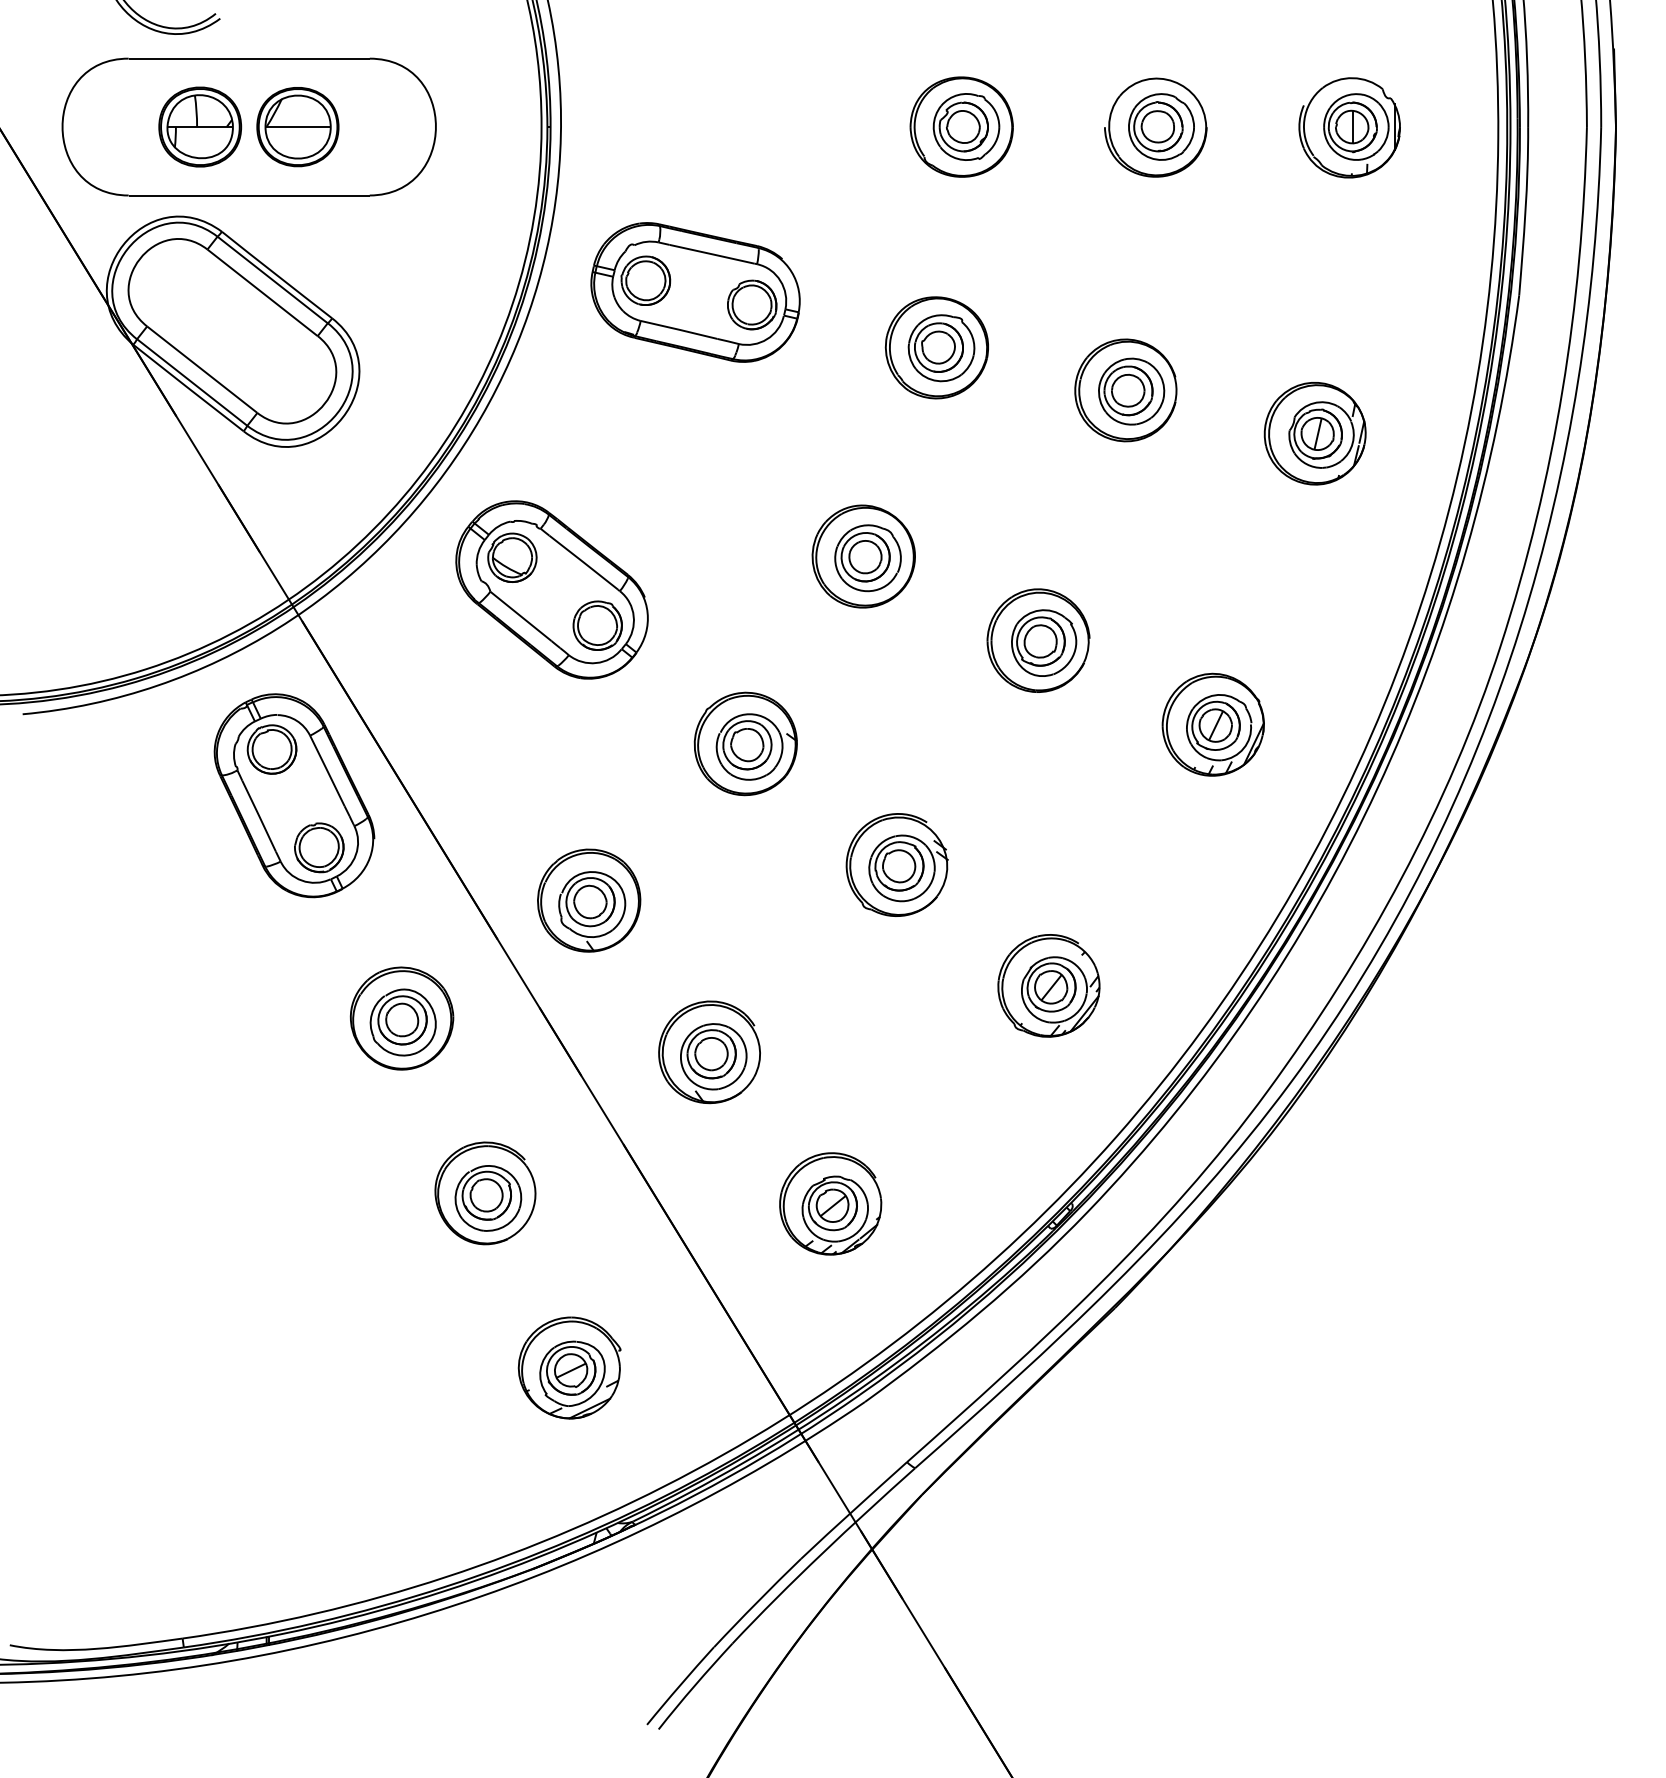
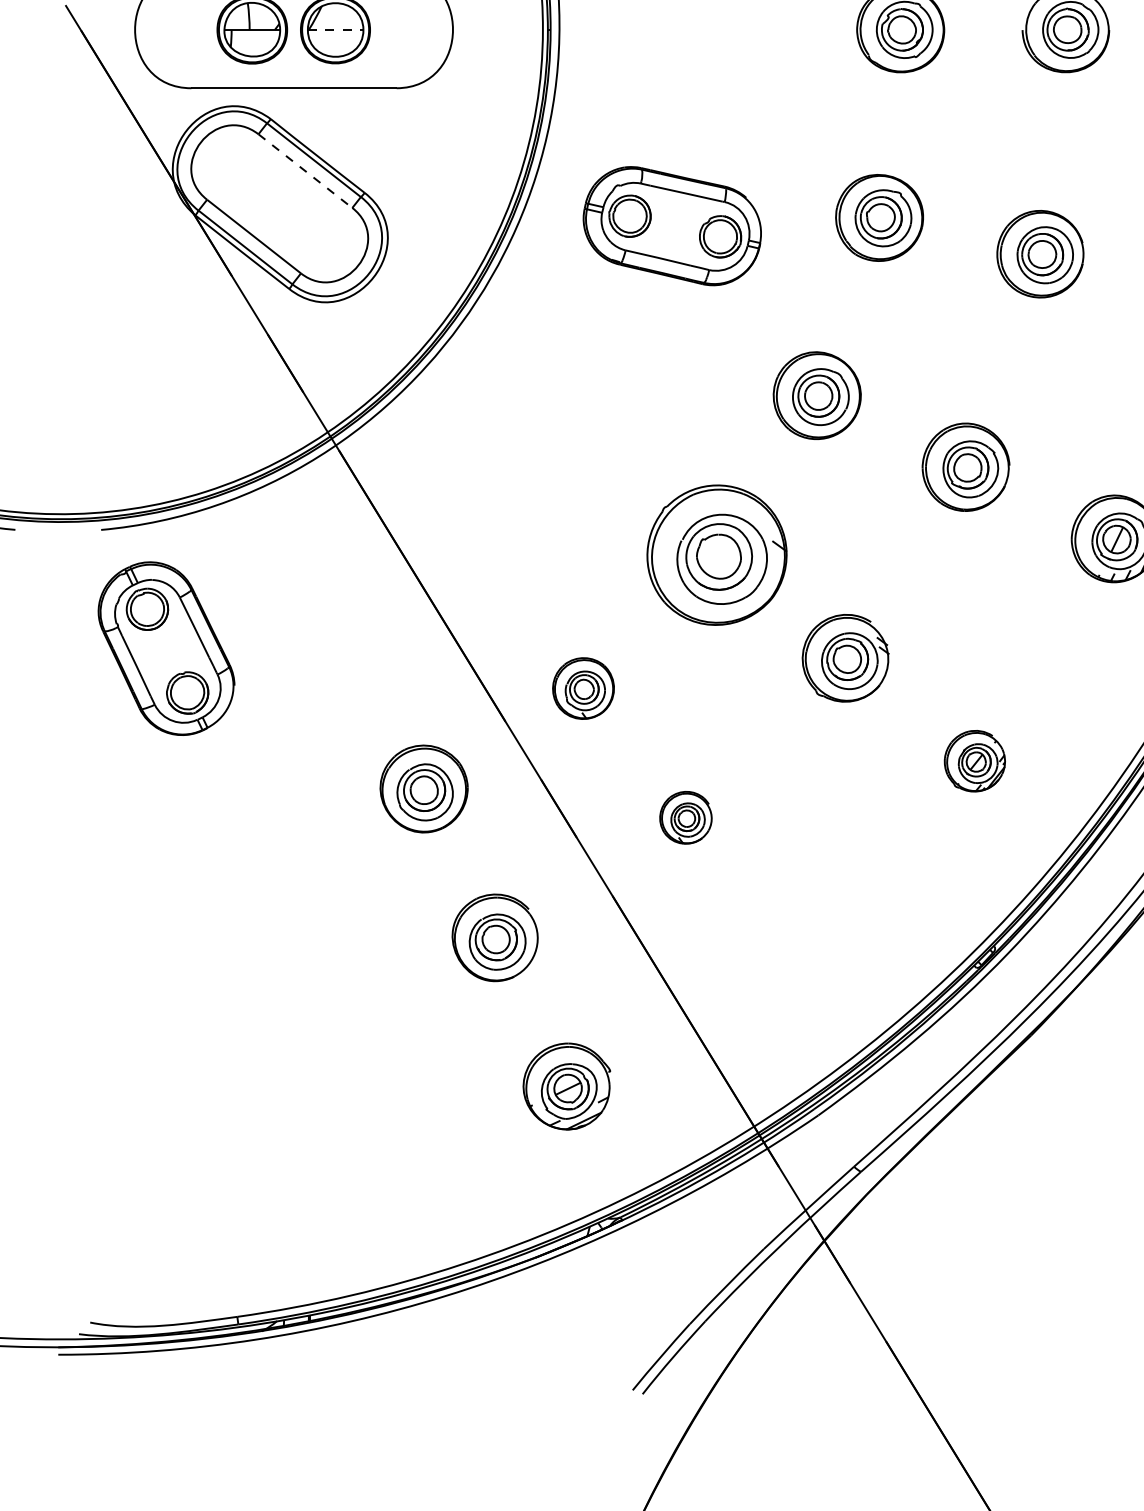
line: (298, 127) -> (335, 30), solid -> dashed
part: (695, 292) -> (672, 226), moved
line: (262, 293) -> (305, 171), solid -> dashed
part: (551, 589) -> (551, 423), removed
part: (745, 743) -> (716, 554), size x1.6
part: (294, 795) -> (166, 648), moved
part: (589, 900) -> (583, 688), size x0.7
part: (1048, 985) -> (974, 760), size x0.7
part: (709, 1052) -> (685, 817), size x0.6
part: (830, 1203) -> (788, 946), removed

